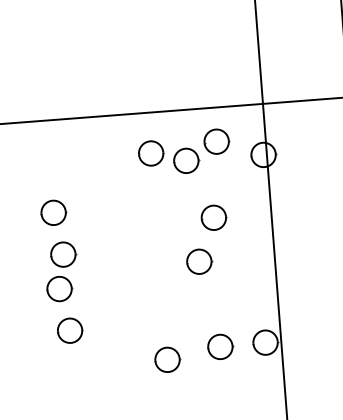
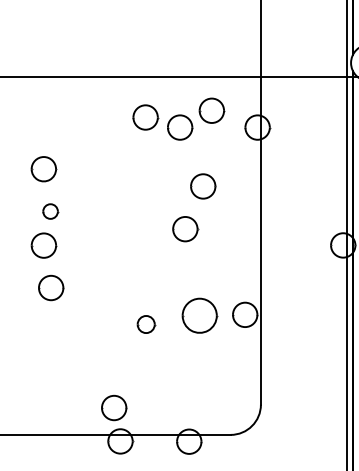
part: (63, 254) -> (50, 211), size x0.6
part: (220, 346) -> (199, 315), size x1.4
part: (167, 359) -> (146, 324), size x0.7

